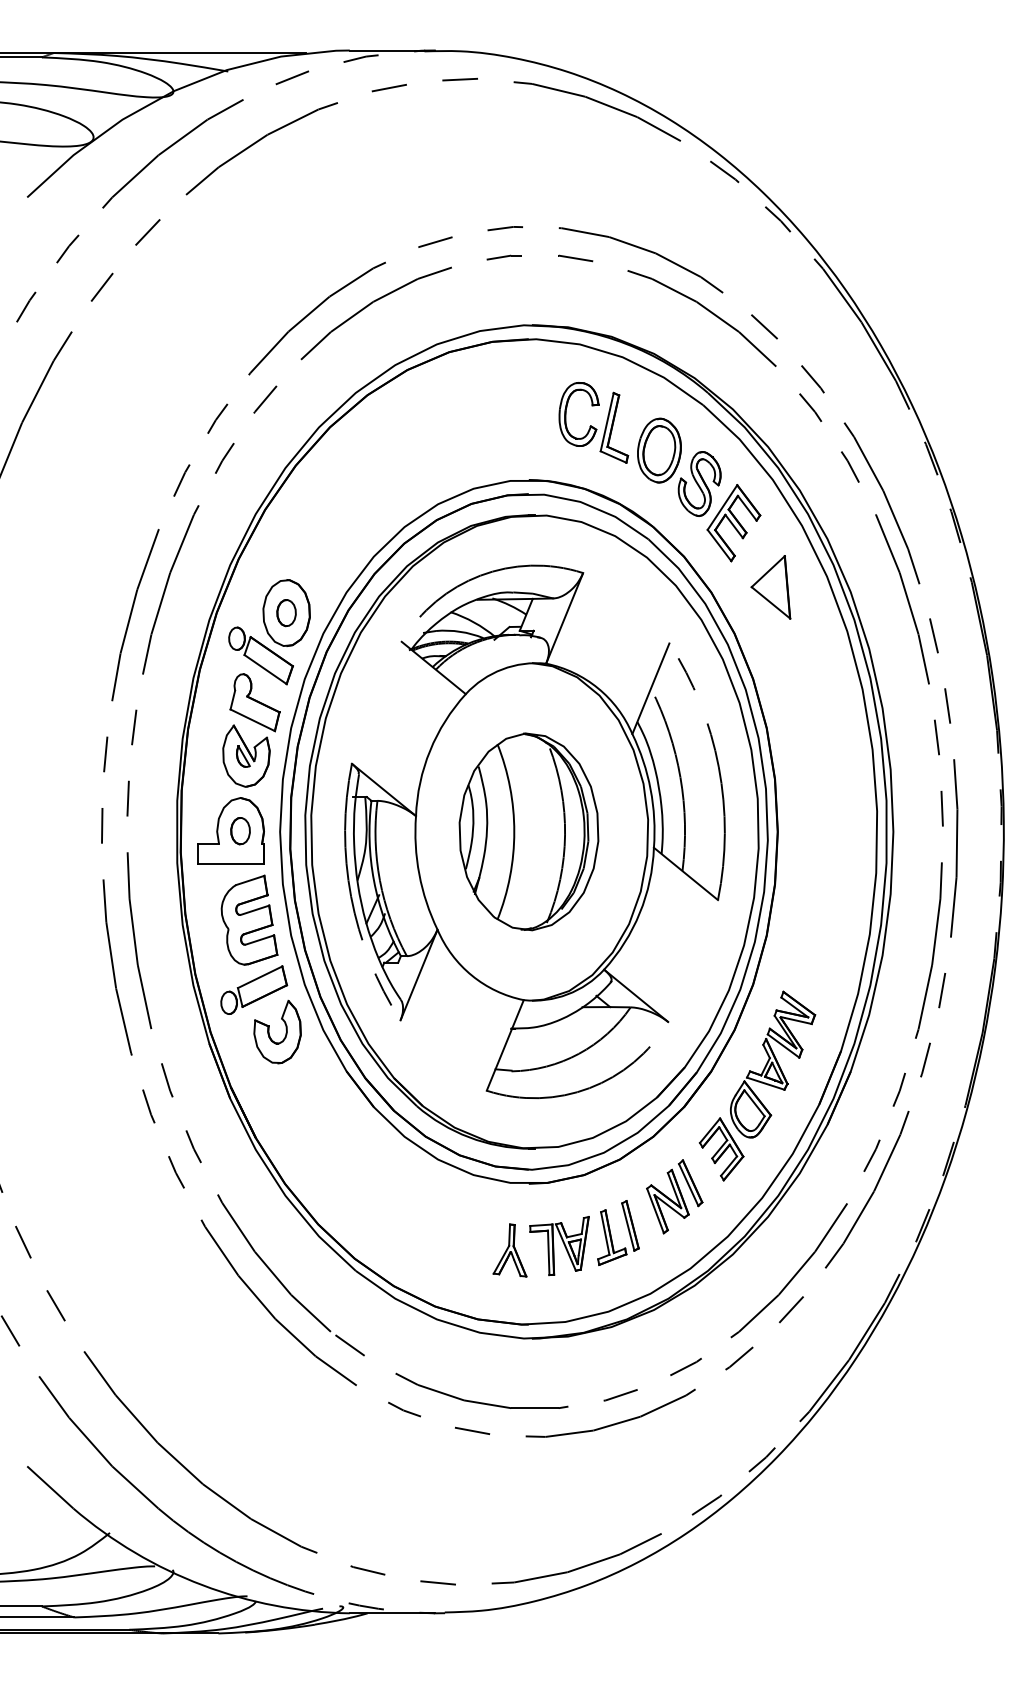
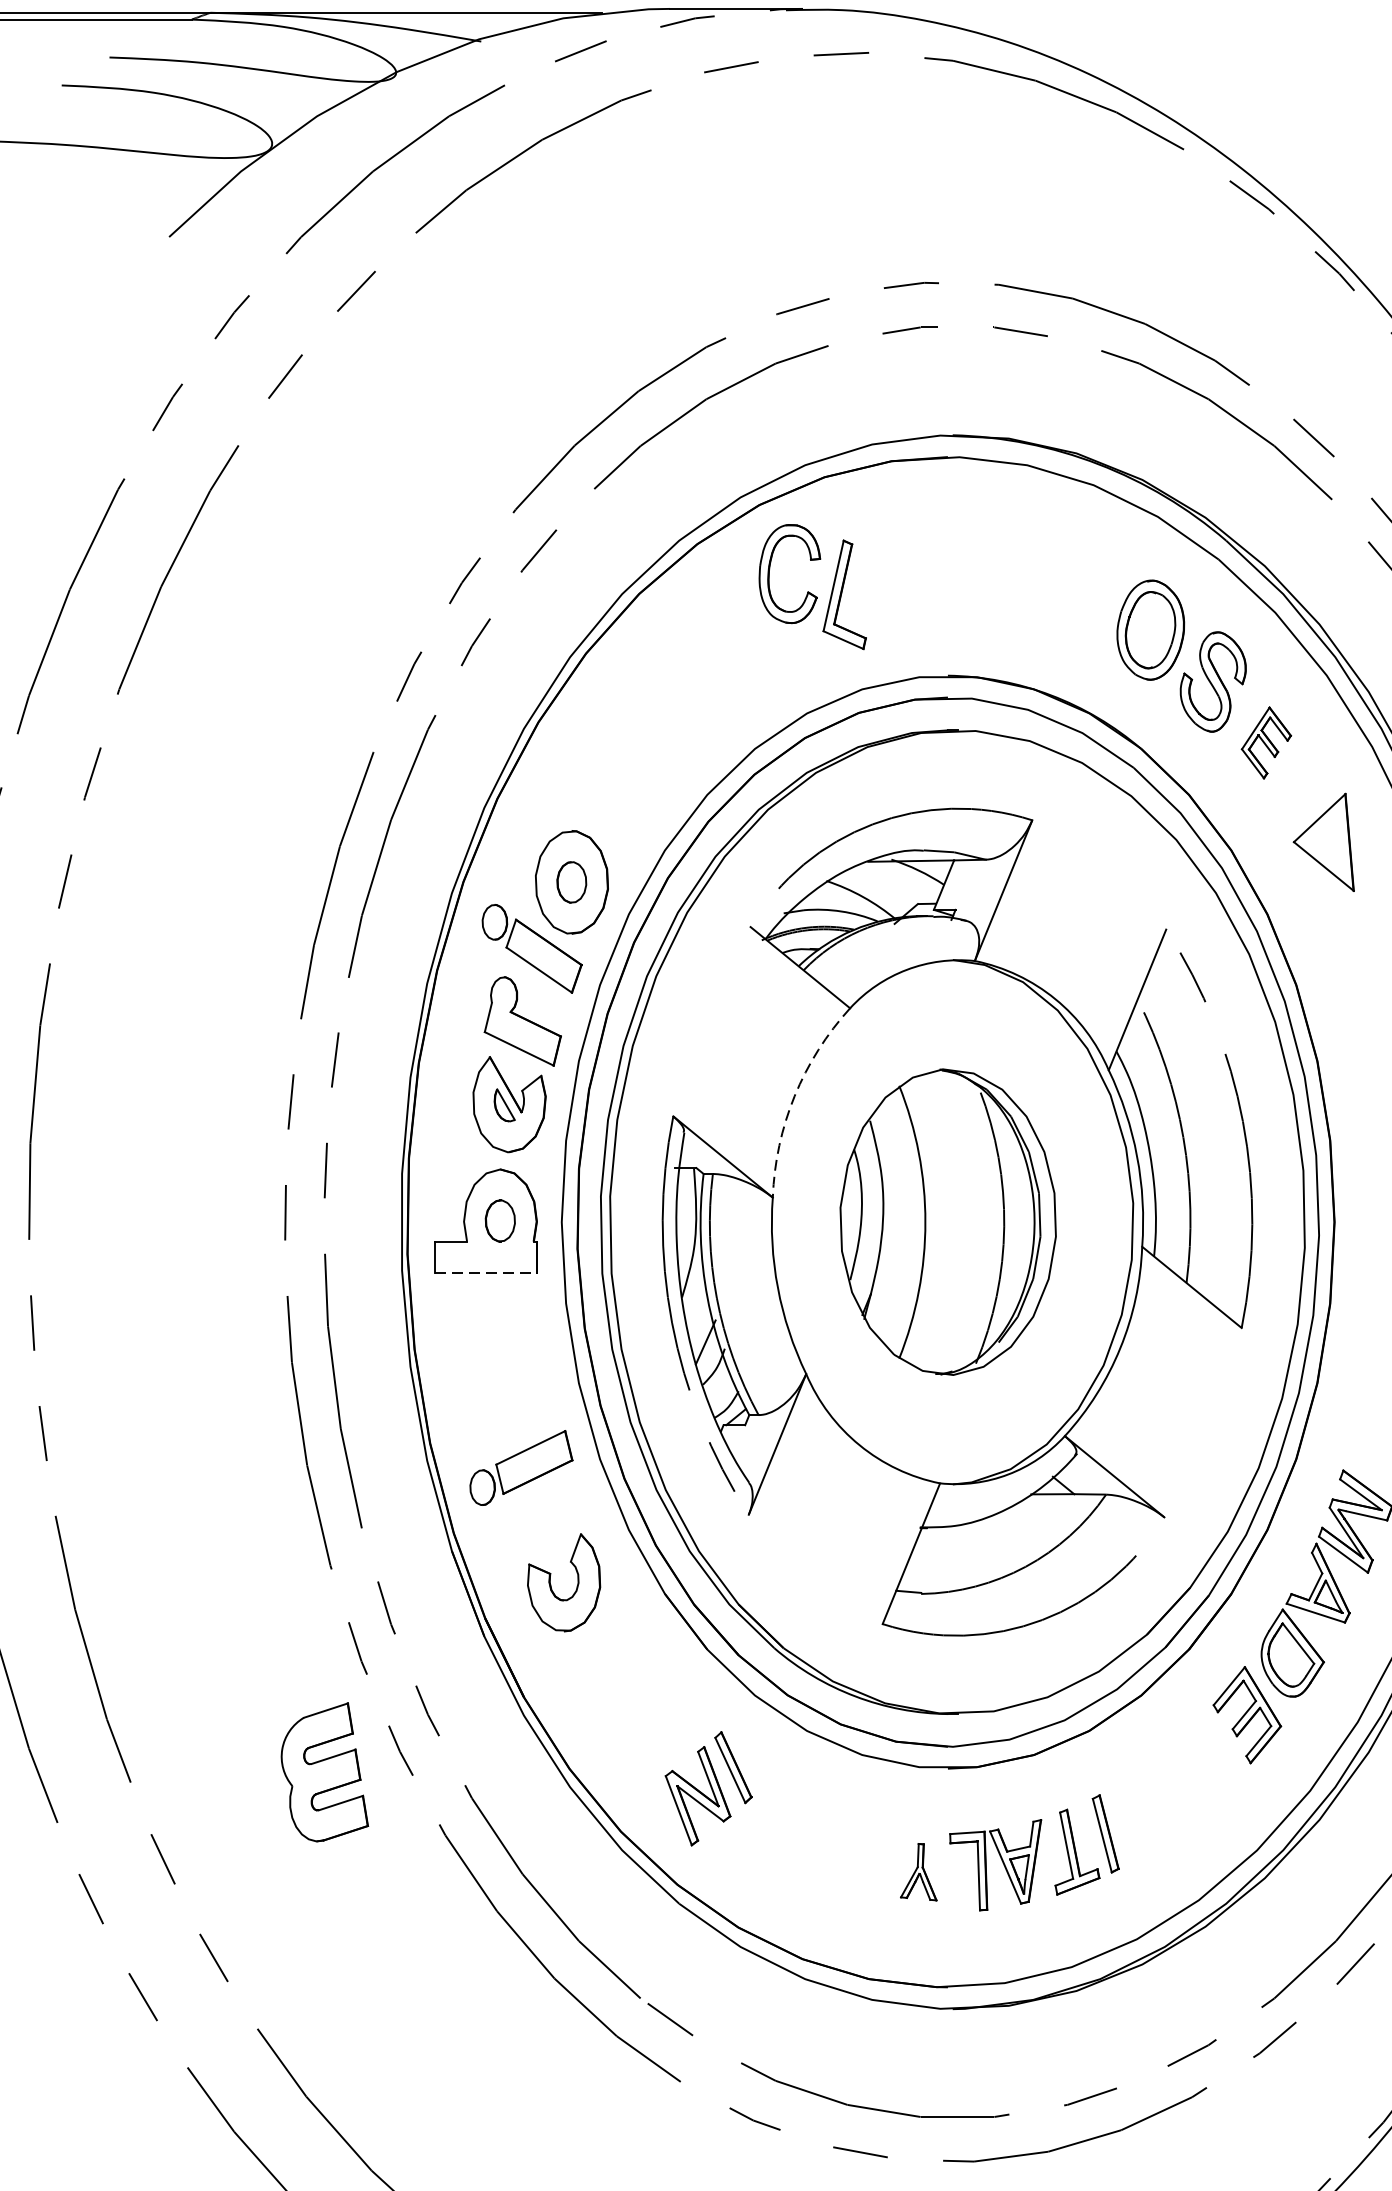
part: (593, 422) -> (812, 586), moved
part: (733, 523) -> (1265, 743), size x0.6
arc: (430, 750) -> (795, 1095), solid -> dashed
line: (231, 864) -> (486, 1272), solid -> dashed
part: (249, 919) -> (324, 1771), moved
part: (269, 1031) -> (551, 1581), moved
part: (674, 1196) -> (708, 1788), moved
part: (509, 1250) -> (917, 1872), size x0.7

